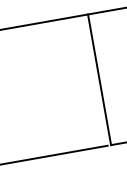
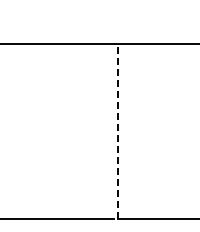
line: (99, 79) -> (118, 131), solid -> dashed

